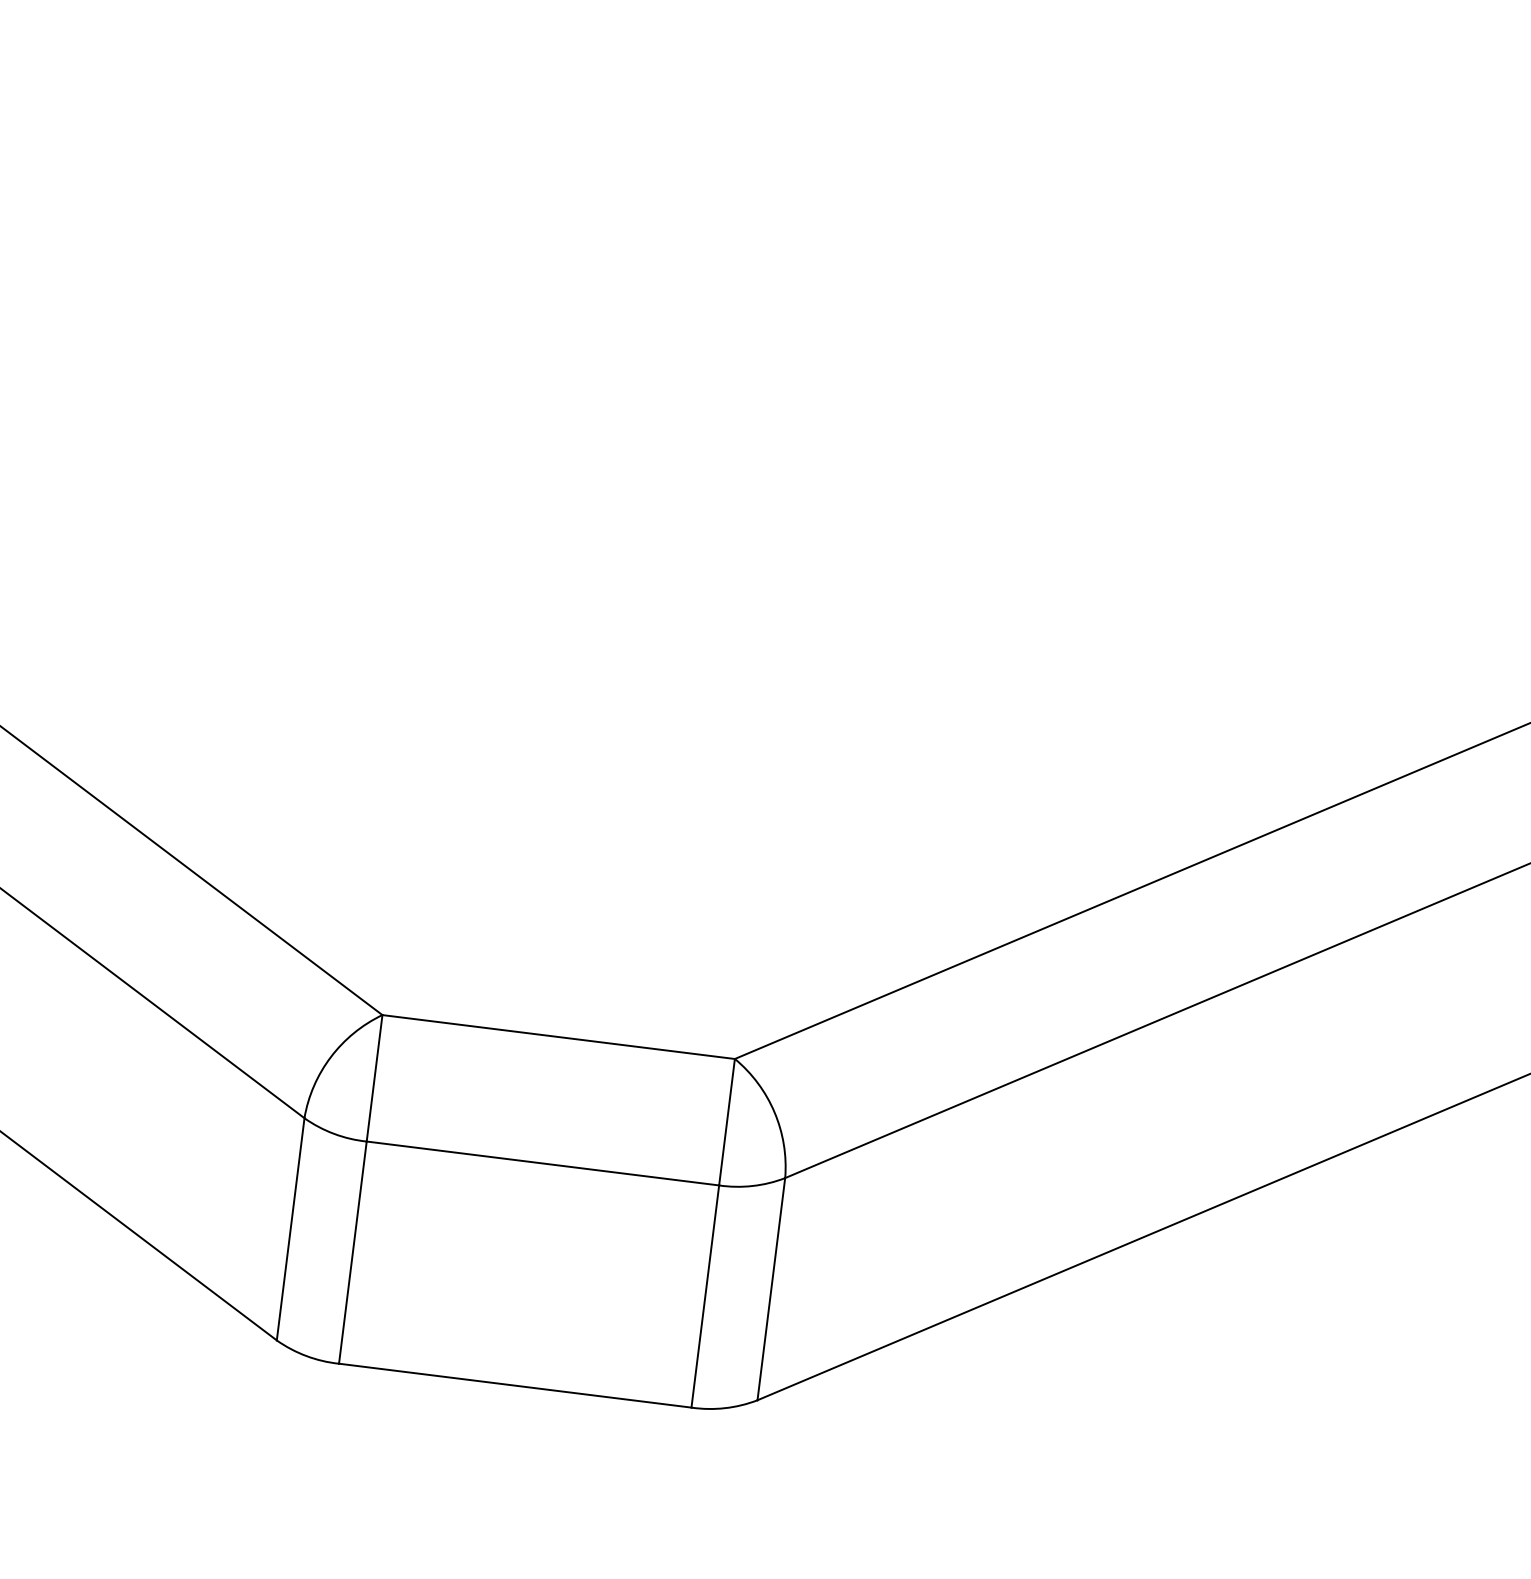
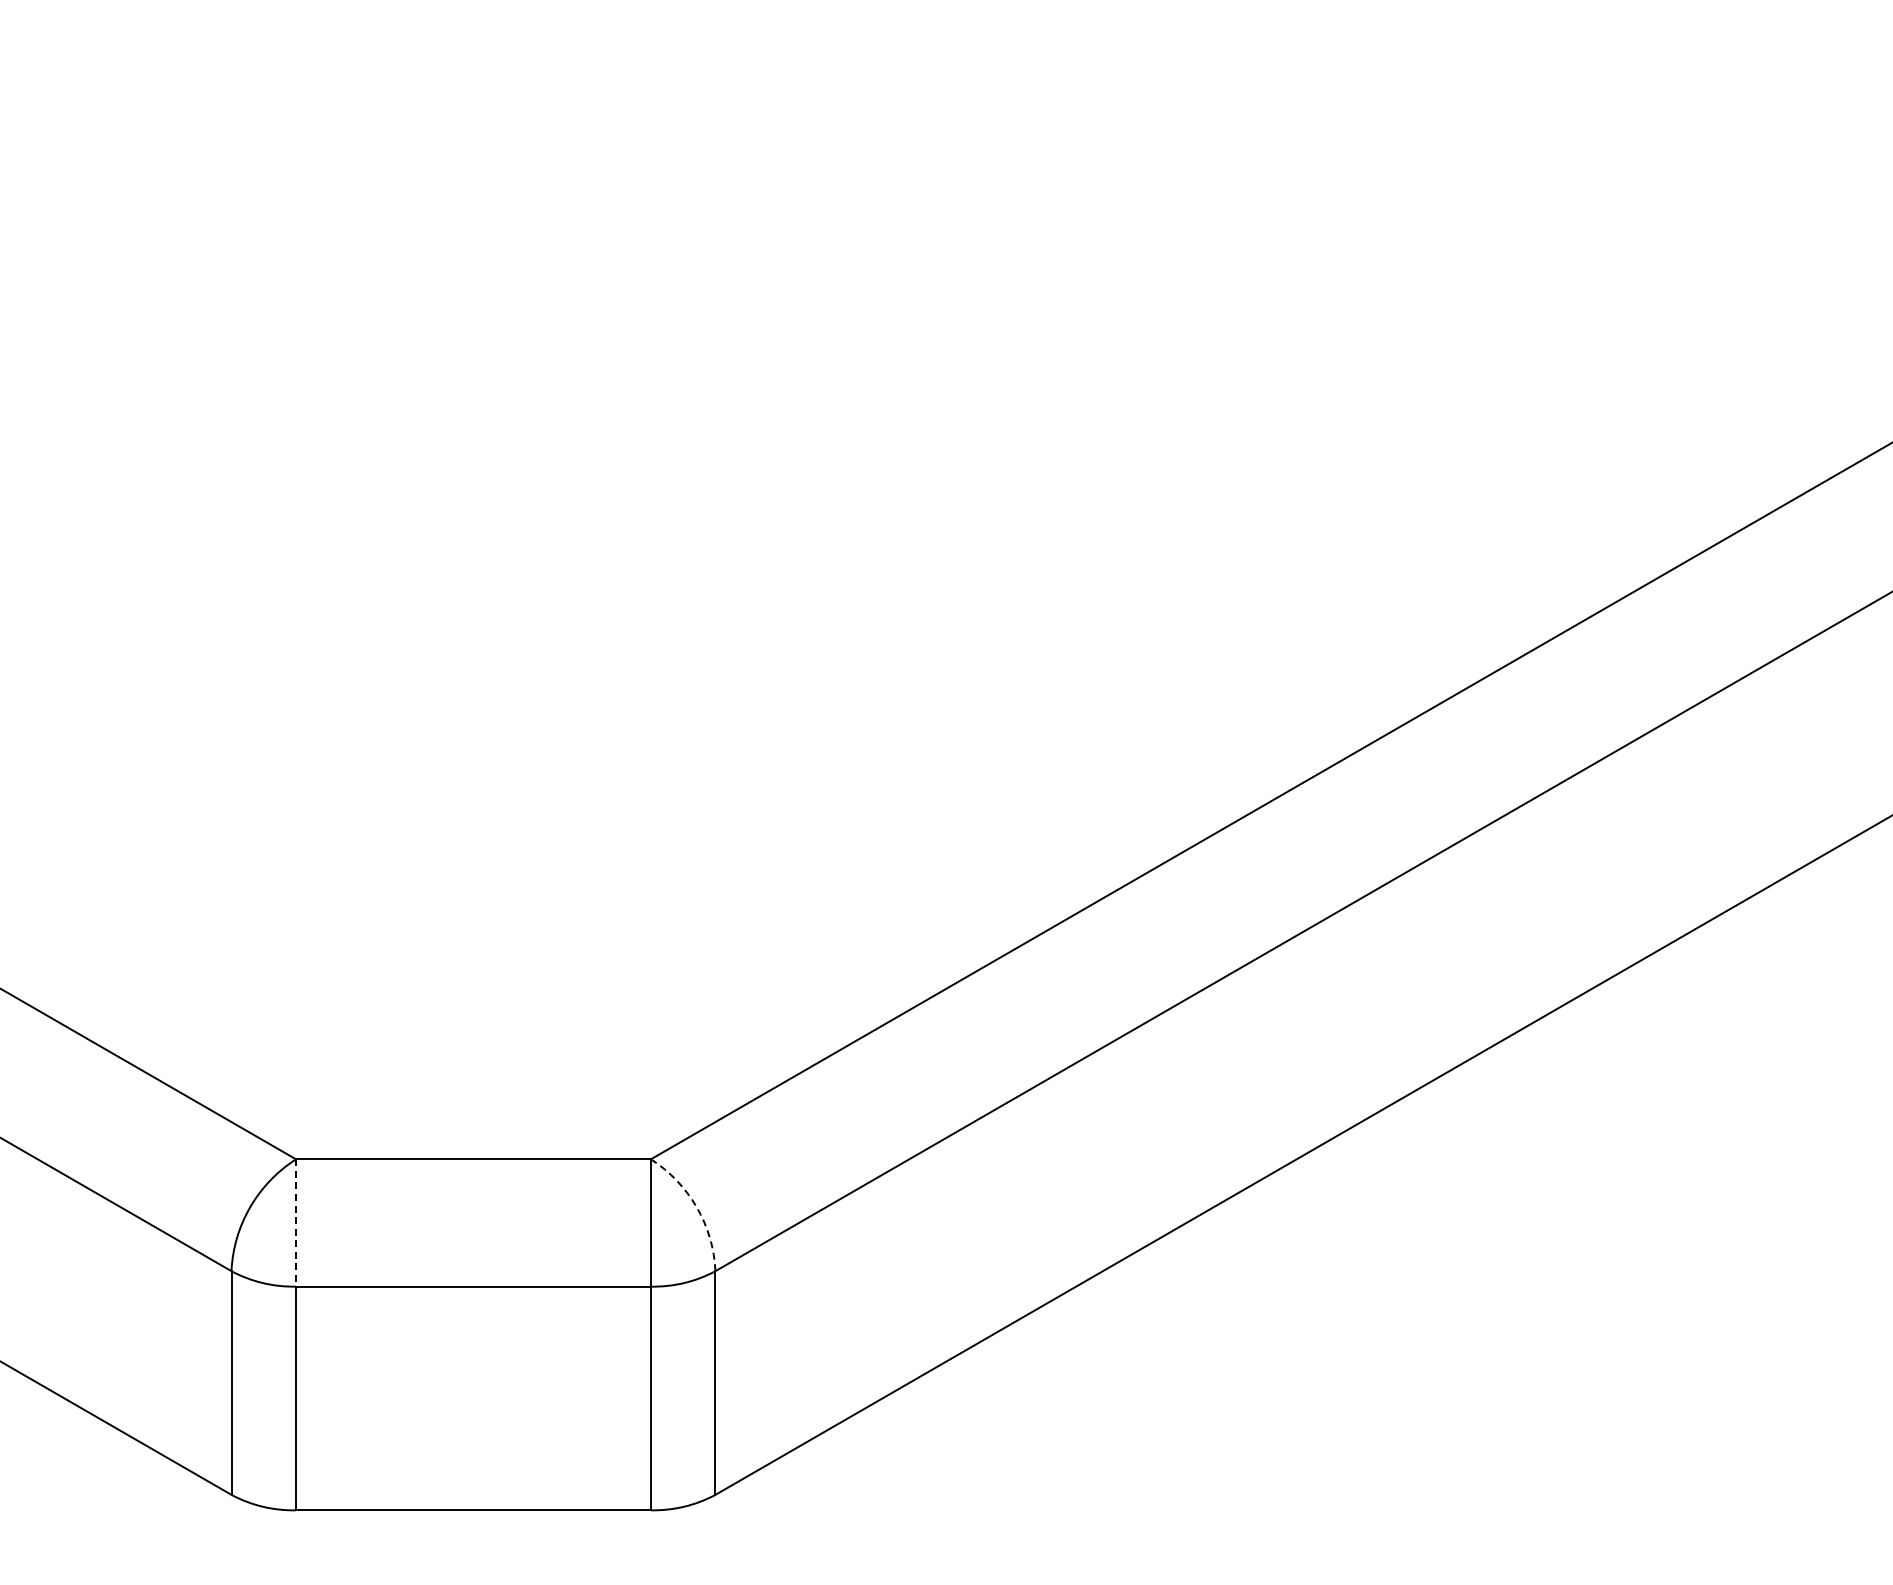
line: (375, 1077) -> (296, 1222), solid -> dashed
arc: (774, 1112) -> (696, 1207), solid -> dashed

